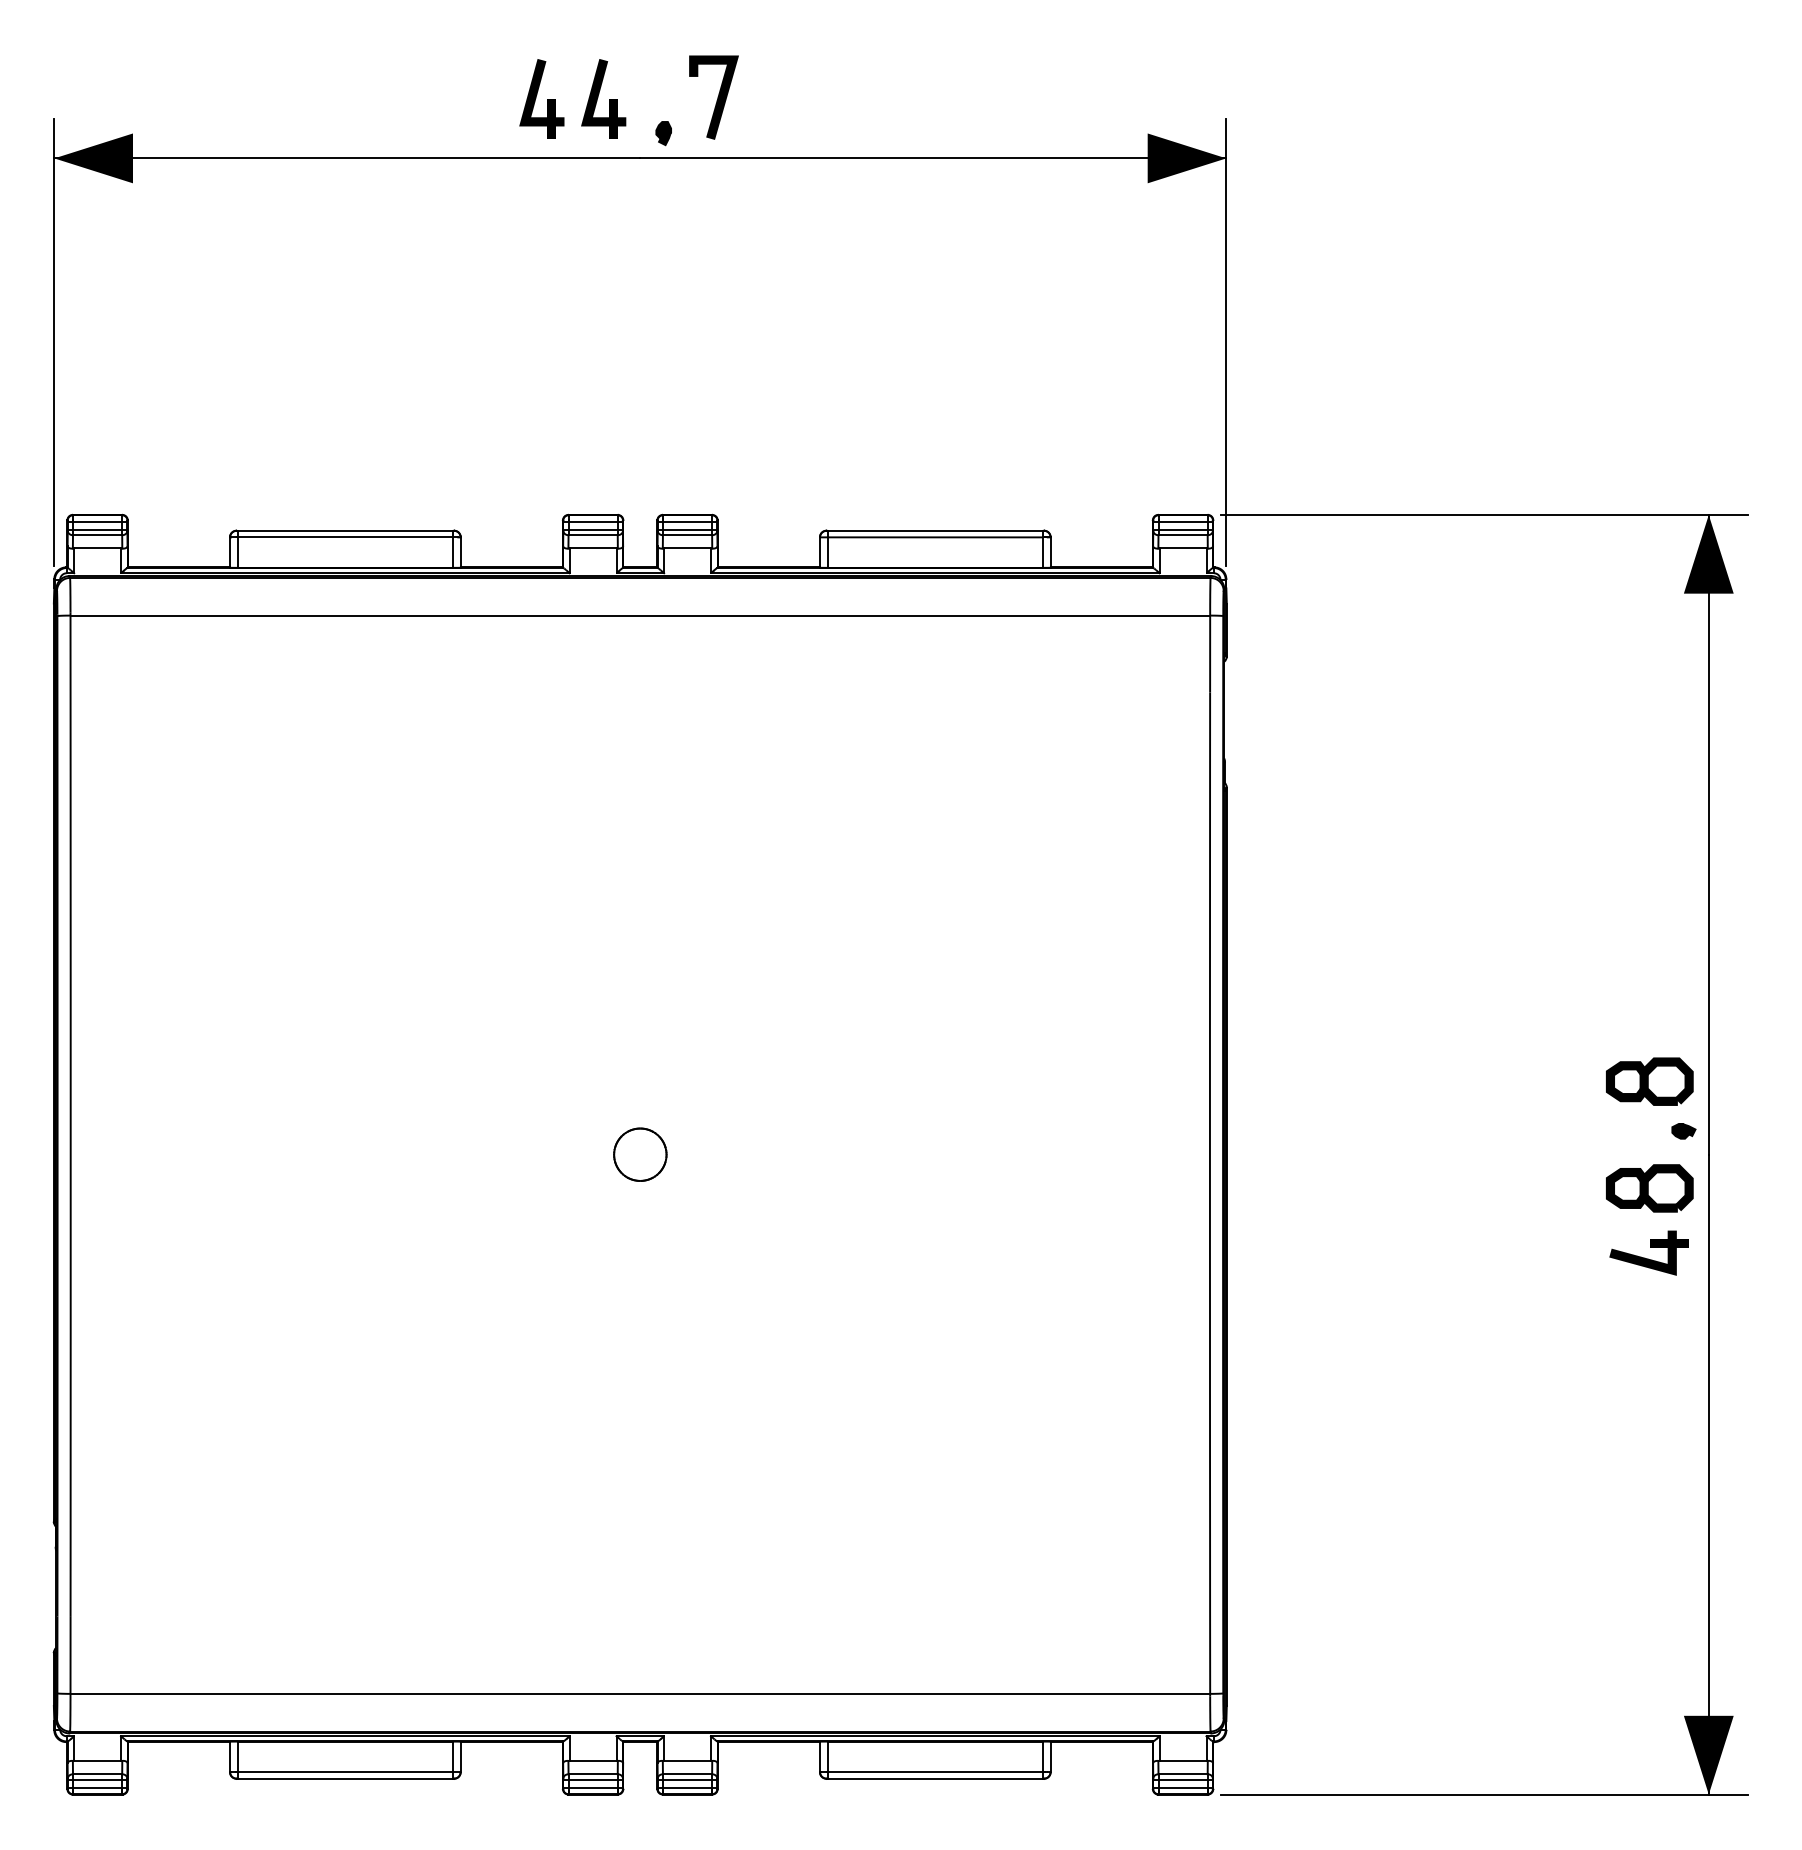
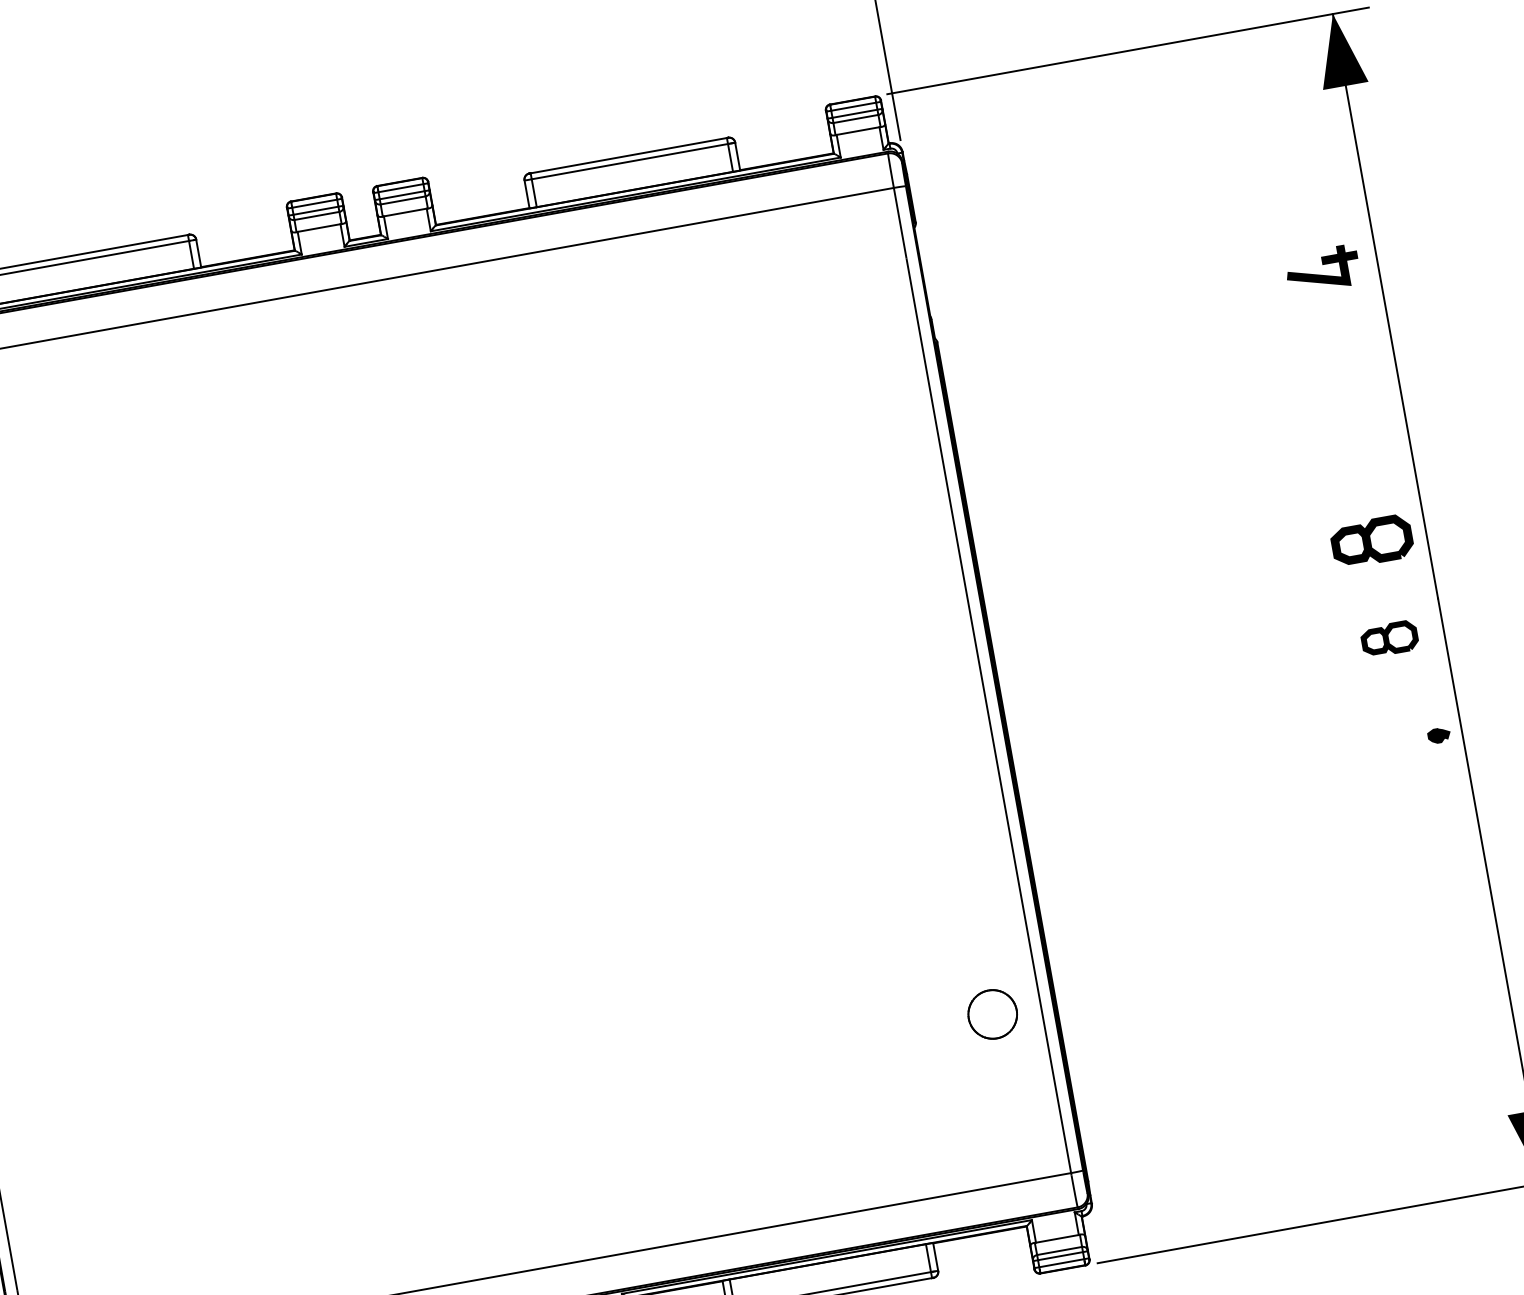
part: (1683, 1131) -> (1438, 735), moved
part: (640, 1154) -> (992, 1014), moved
part: (1649, 1188) -> (1389, 639), size x0.7
part: (1648, 1252) -> (1321, 269), moved

